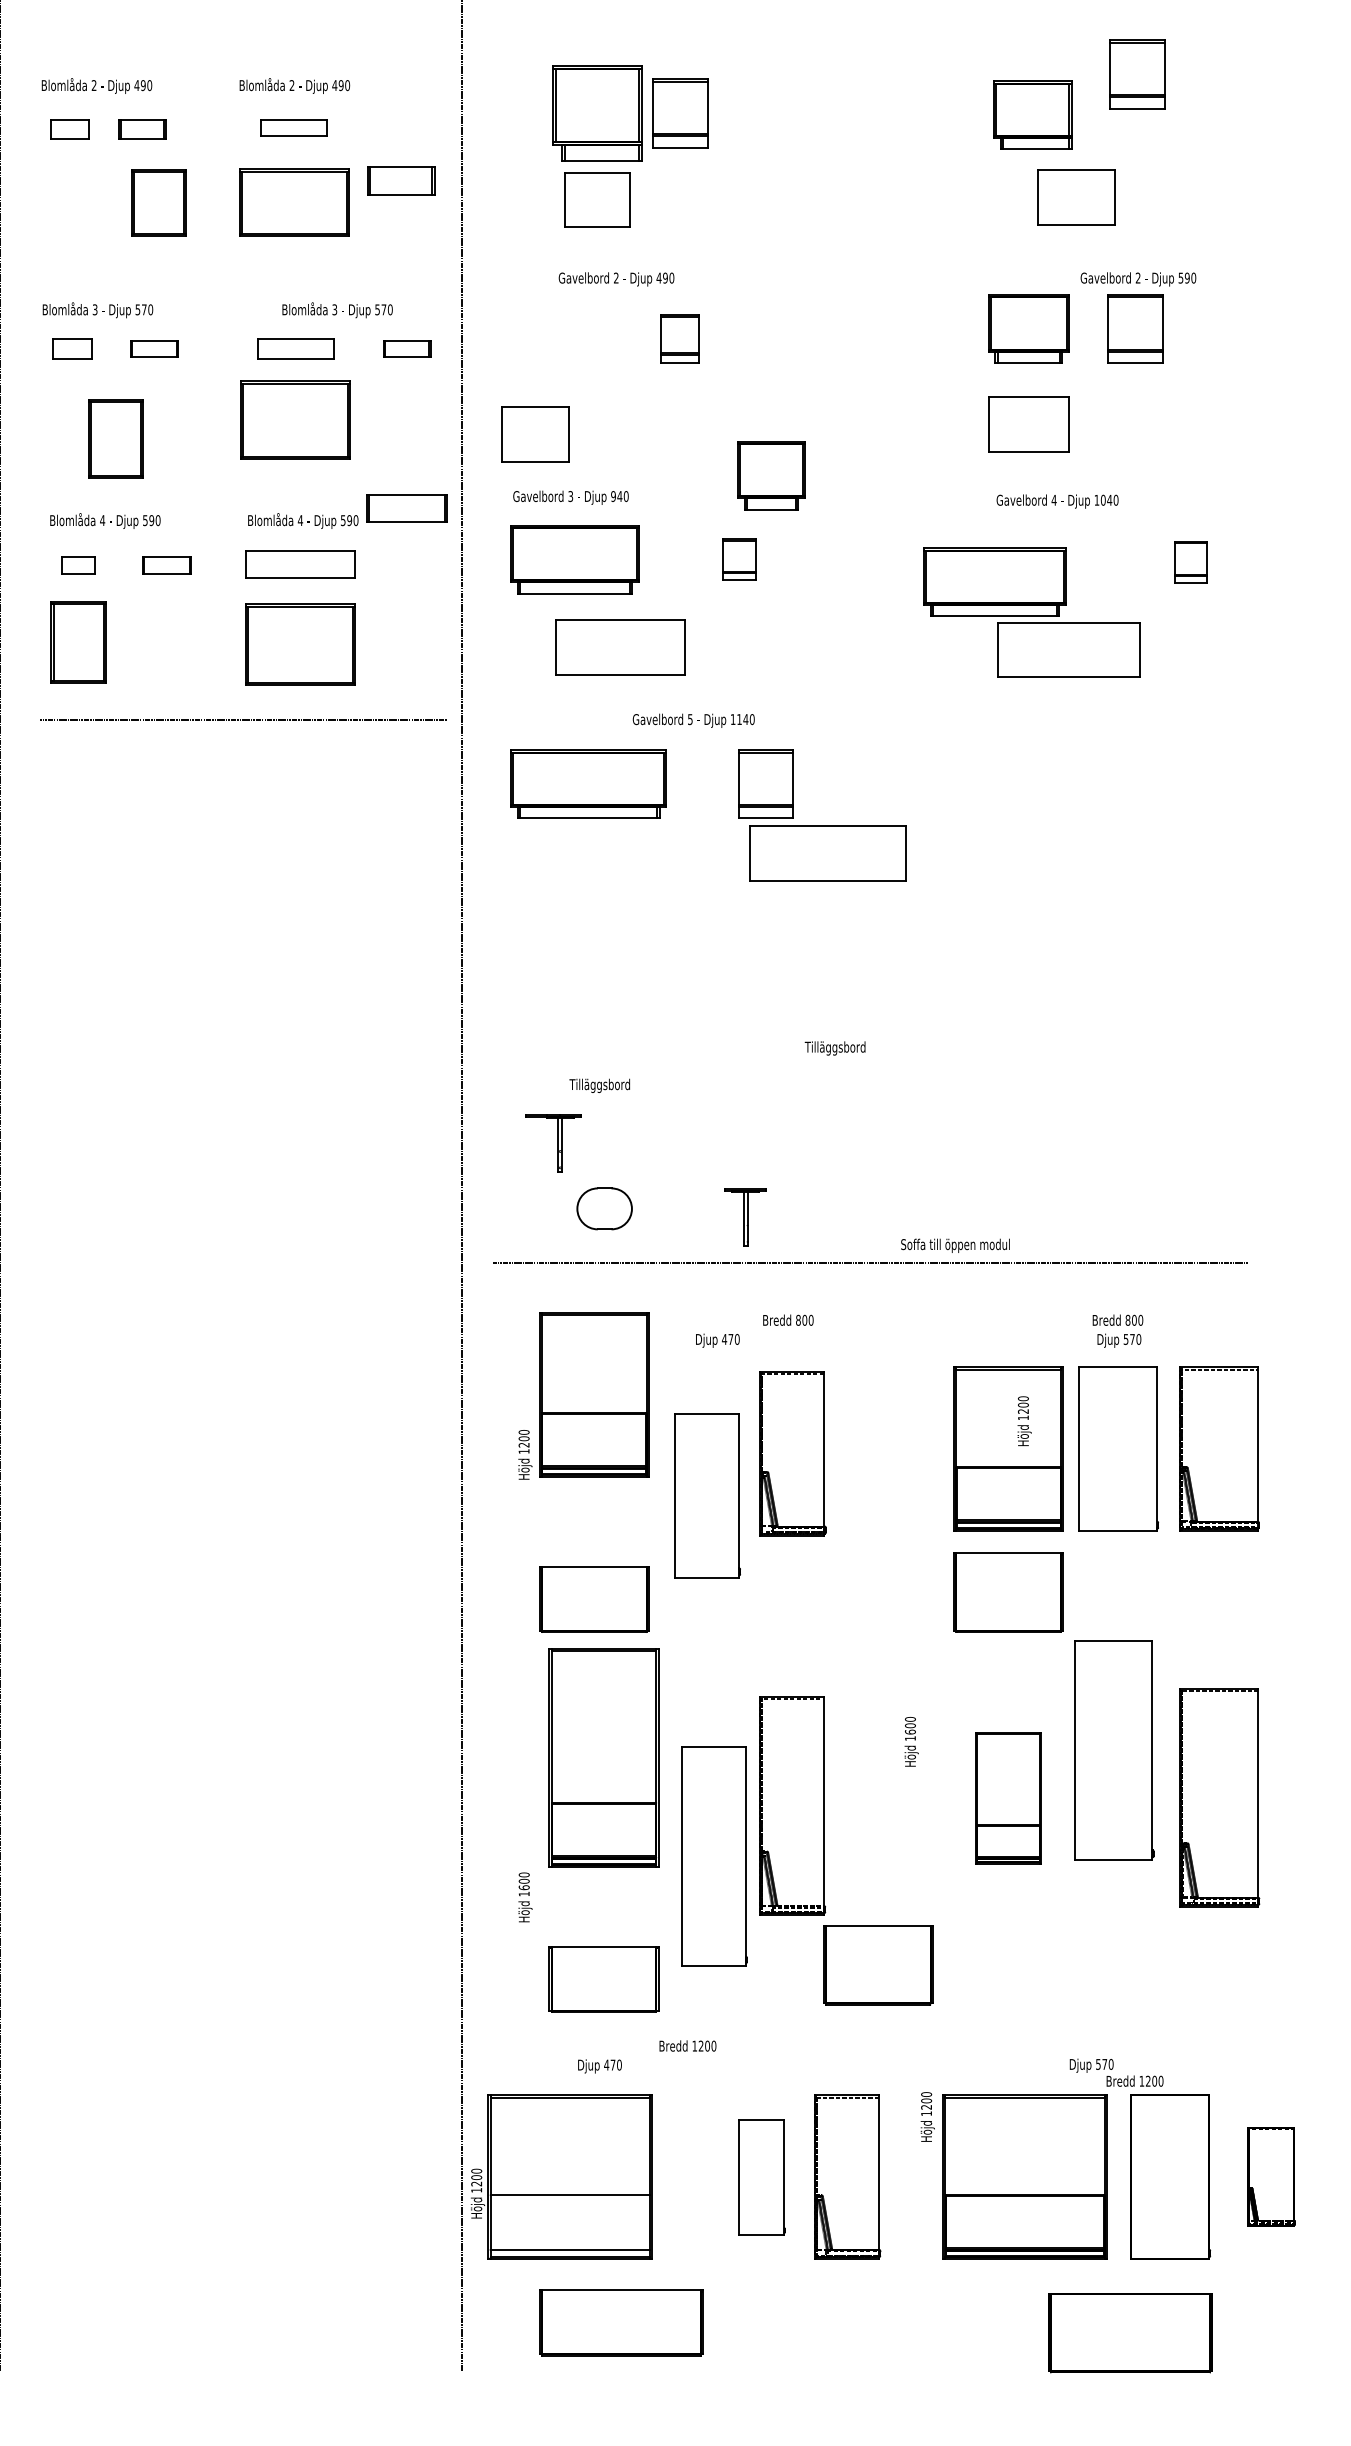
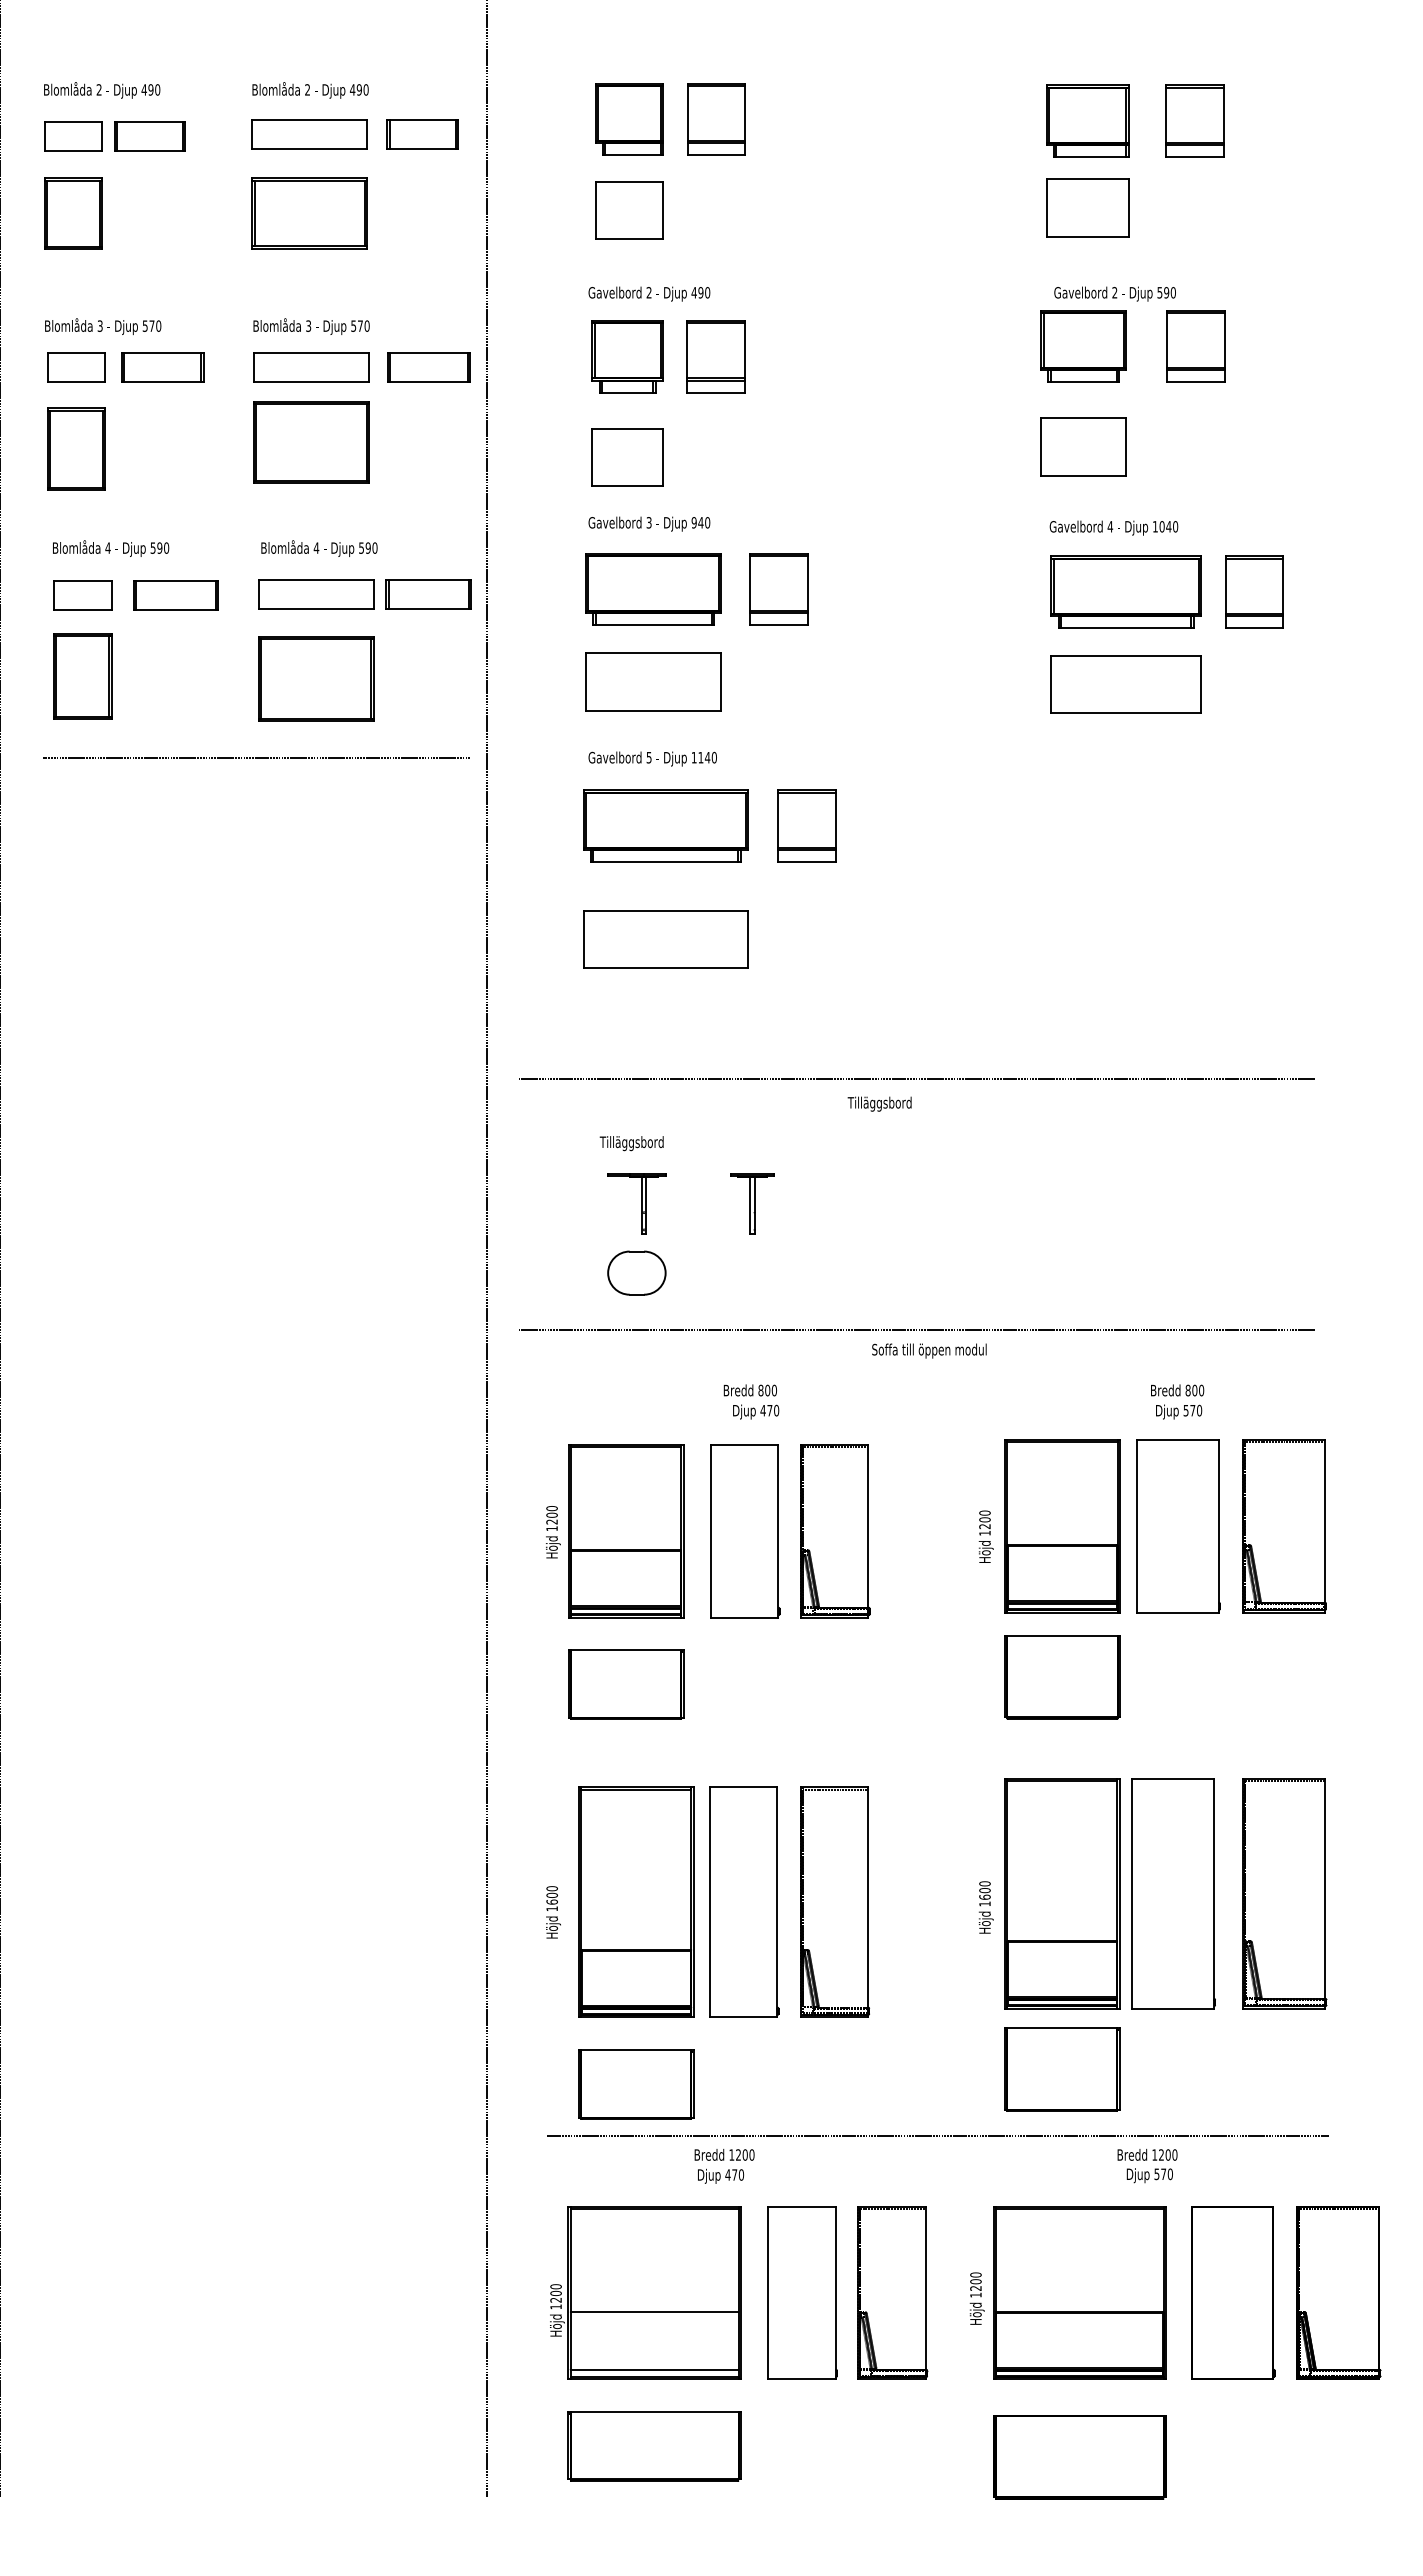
part: (1136, 73) -> (1194, 120), moved
part: (597, 113) -> (629, 119), size x0.71
part: (293, 127) -> (309, 134), size x1.67
part: (69, 129) -> (73, 136), size x1.43
part: (141, 129) -> (149, 136), size x1.43
part: (401, 181) -> (422, 134), moved
part: (1076, 197) -> (1087, 207), moved
part: (159, 202) -> (73, 213), moved
text: (1137, 278) -> (1114, 293), moved
text: (337, 310) -> (311, 326), moved
part: (679, 338) -> (715, 356), size x1.43
part: (72, 349) -> (76, 367), size x1.43
part: (154, 349) -> (162, 367), size x1.67
part: (295, 349) -> (311, 367), size x1.43
part: (406, 349) -> (428, 367), size x1.67
part: (534, 434) -> (627, 457), moved
part: (116, 438) -> (76, 448), moved
part: (771, 475) -> (627, 356), moved
text: (571, 497) -> (649, 523), moved
part: (406, 508) -> (428, 594), moved
part: (574, 559) -> (653, 589), moved
part: (739, 559) -> (778, 589), size x1.67
part: (1191, 561) -> (1254, 591), size x1.67
part: (78, 565) -> (82, 595), size x1.67
part: (166, 565) -> (175, 595), size x1.67
part: (994, 581) -> (1125, 591), moved
text: (693, 720) -> (652, 758), moved
part: (588, 783) -> (665, 825), moved
part: (827, 853) -> (665, 939), moved
line: (870, 1024) -> (916, 1078), added
part: (553, 1142) -> (636, 1203), moved
part: (745, 1216) -> (752, 1203), moved
text: (955, 1245) -> (929, 1350), moved
text: (787, 1320) -> (749, 1390), moved
part: (594, 1395) -> (626, 1531), moved
text: (1023, 1420) -> (985, 1536), moved
part: (707, 1495) -> (745, 1531), moved
text: (910, 1741) -> (985, 1907), moved
part: (1114, 1750) -> (1173, 1893), moved
part: (604, 1757) -> (636, 1901), moved
part: (1008, 1797) -> (1062, 1893), size x1.67
part: (714, 1855) -> (744, 1901), moved
text: (525, 1897) -> (553, 1912), moved
part: (878, 1964) -> (1062, 2069), moved
line: (890, 2028) -> (937, 2136), added
text: (599, 2065) -> (720, 2175), moved
text: (1135, 2080) -> (1147, 2154), moved
text: (927, 2116) -> (976, 2298), moved
part: (561, 2176) -> (645, 2292), moved
part: (761, 2176) -> (802, 2292), size x1.43
part: (1270, 2176) -> (1338, 2292), size x1.67
part: (1130, 2333) -> (1079, 2457), moved

